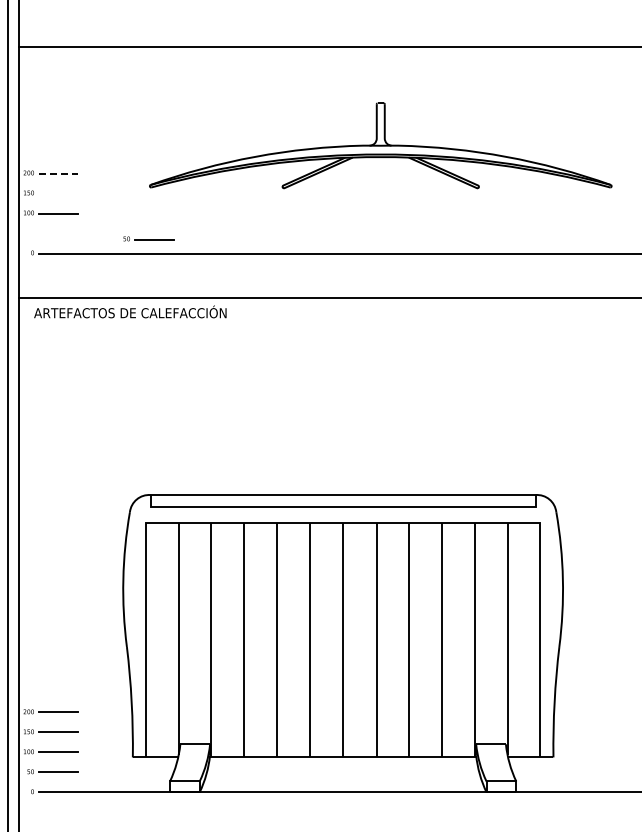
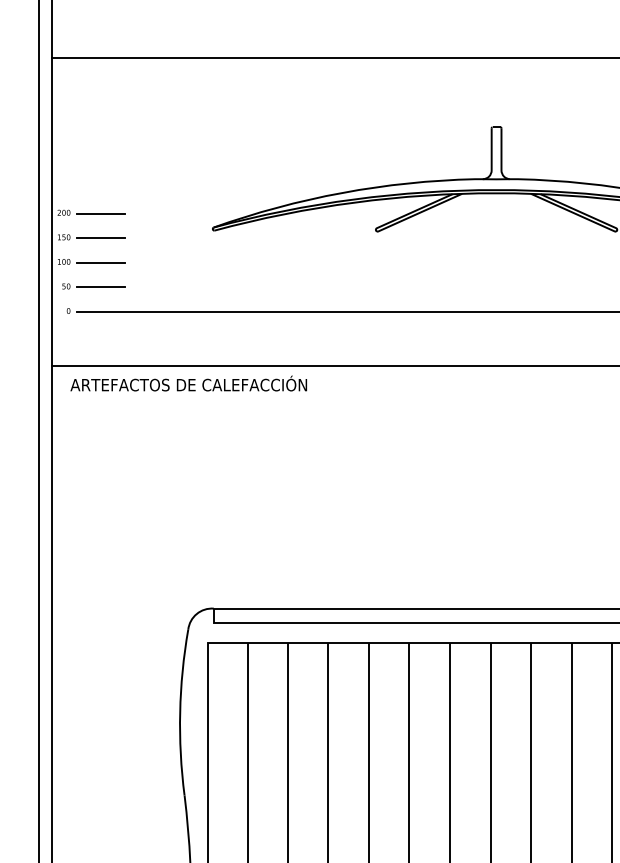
line: (58, 173) -> (100, 213), dashed -> solid
line: (58, 193) -> (100, 238), added
part: (148, 238) -> (93, 285), moved

